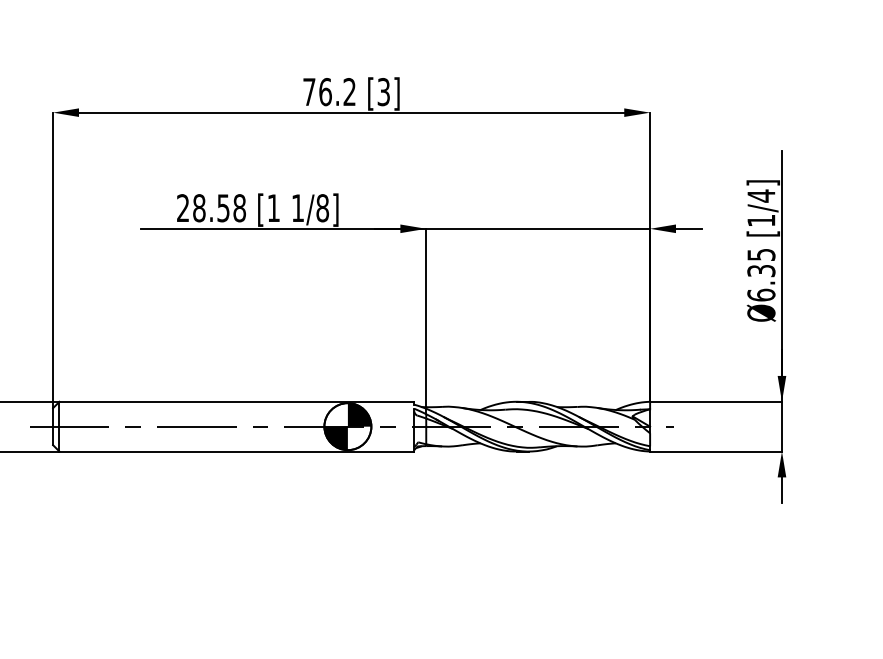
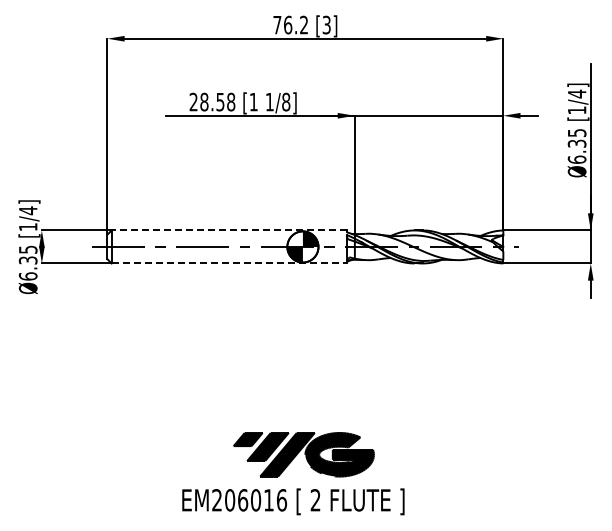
line: (237, 401) -> (229, 230), solid -> dashed
line: (237, 451) -> (229, 263), solid -> dashed

